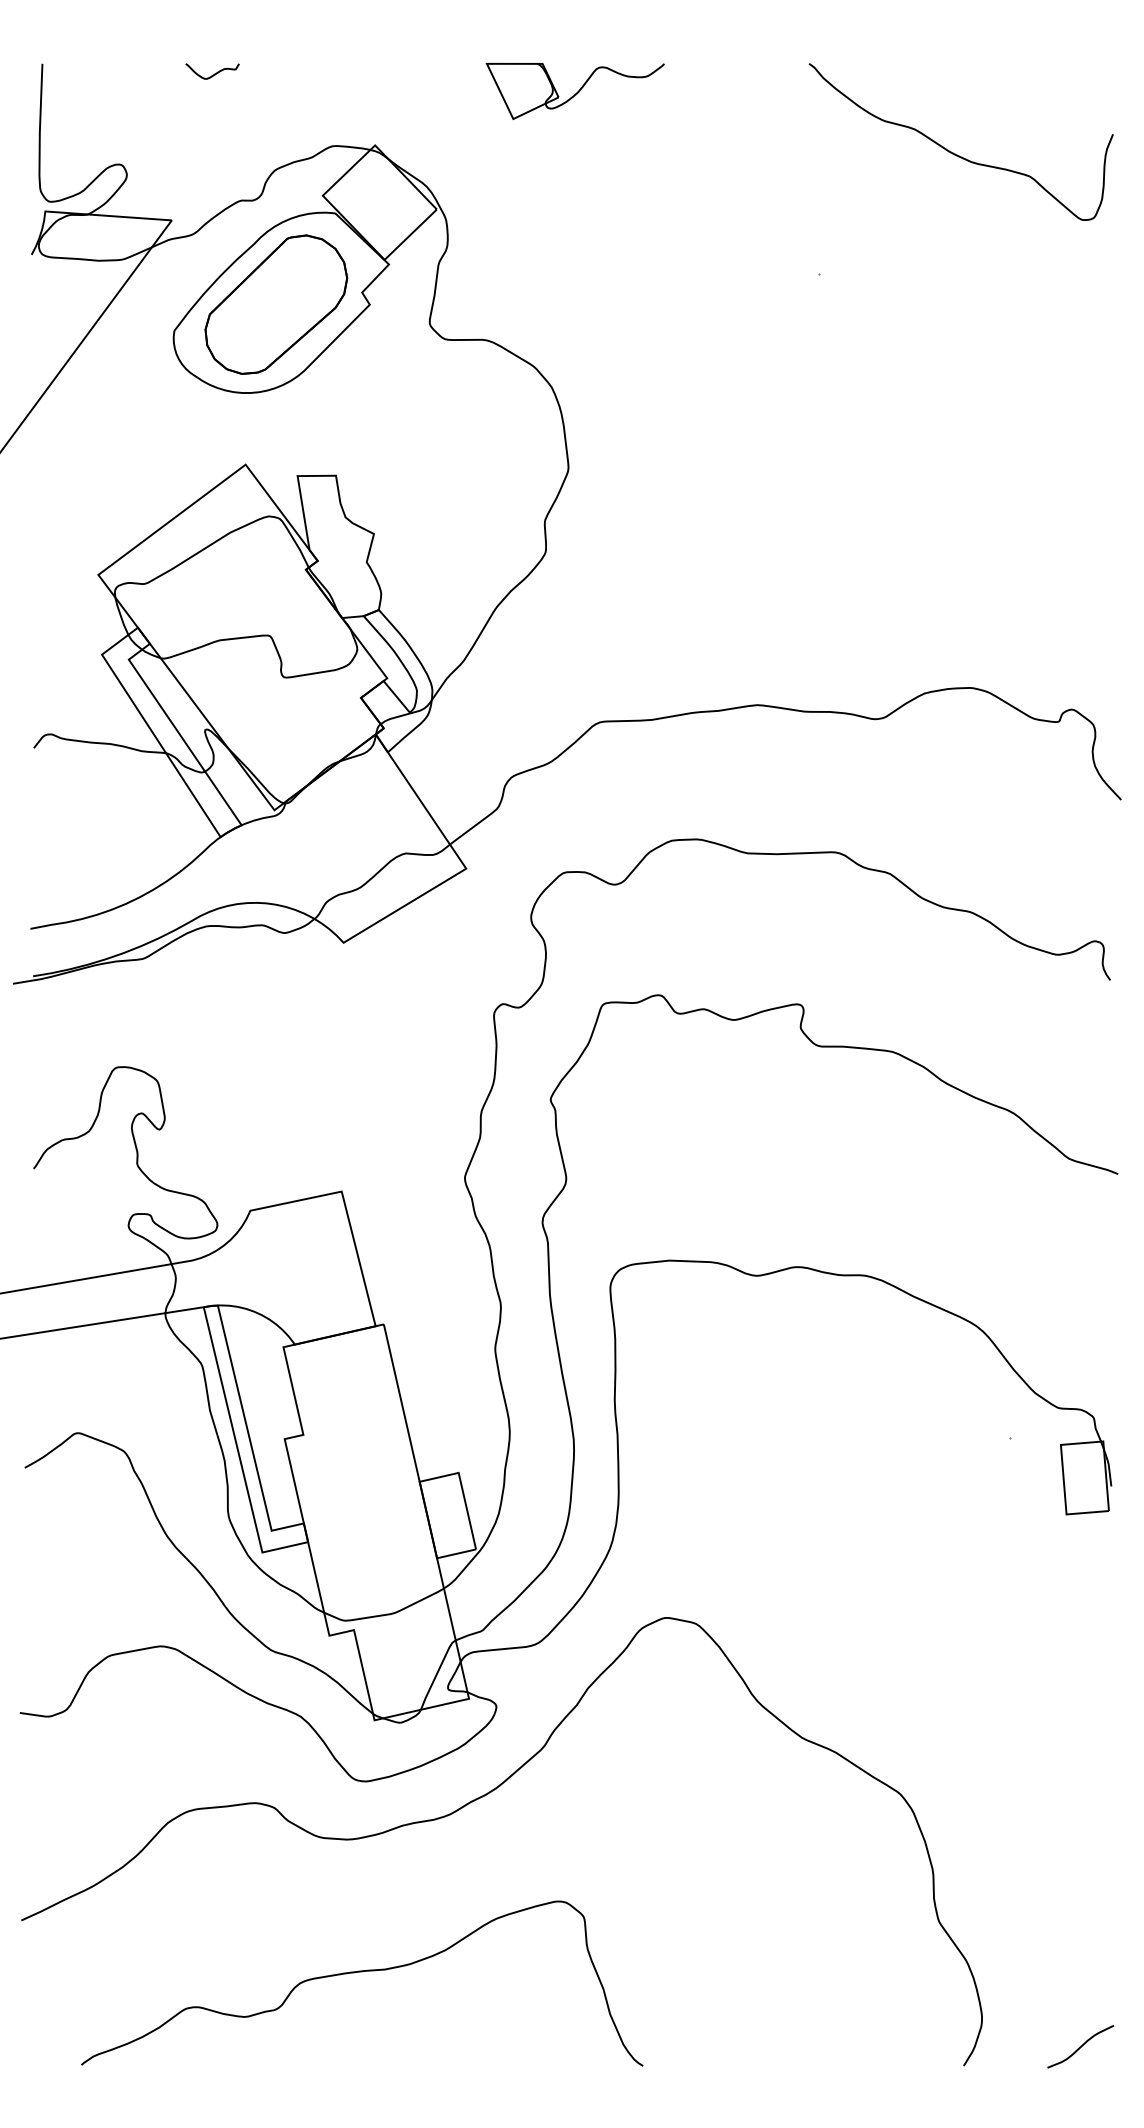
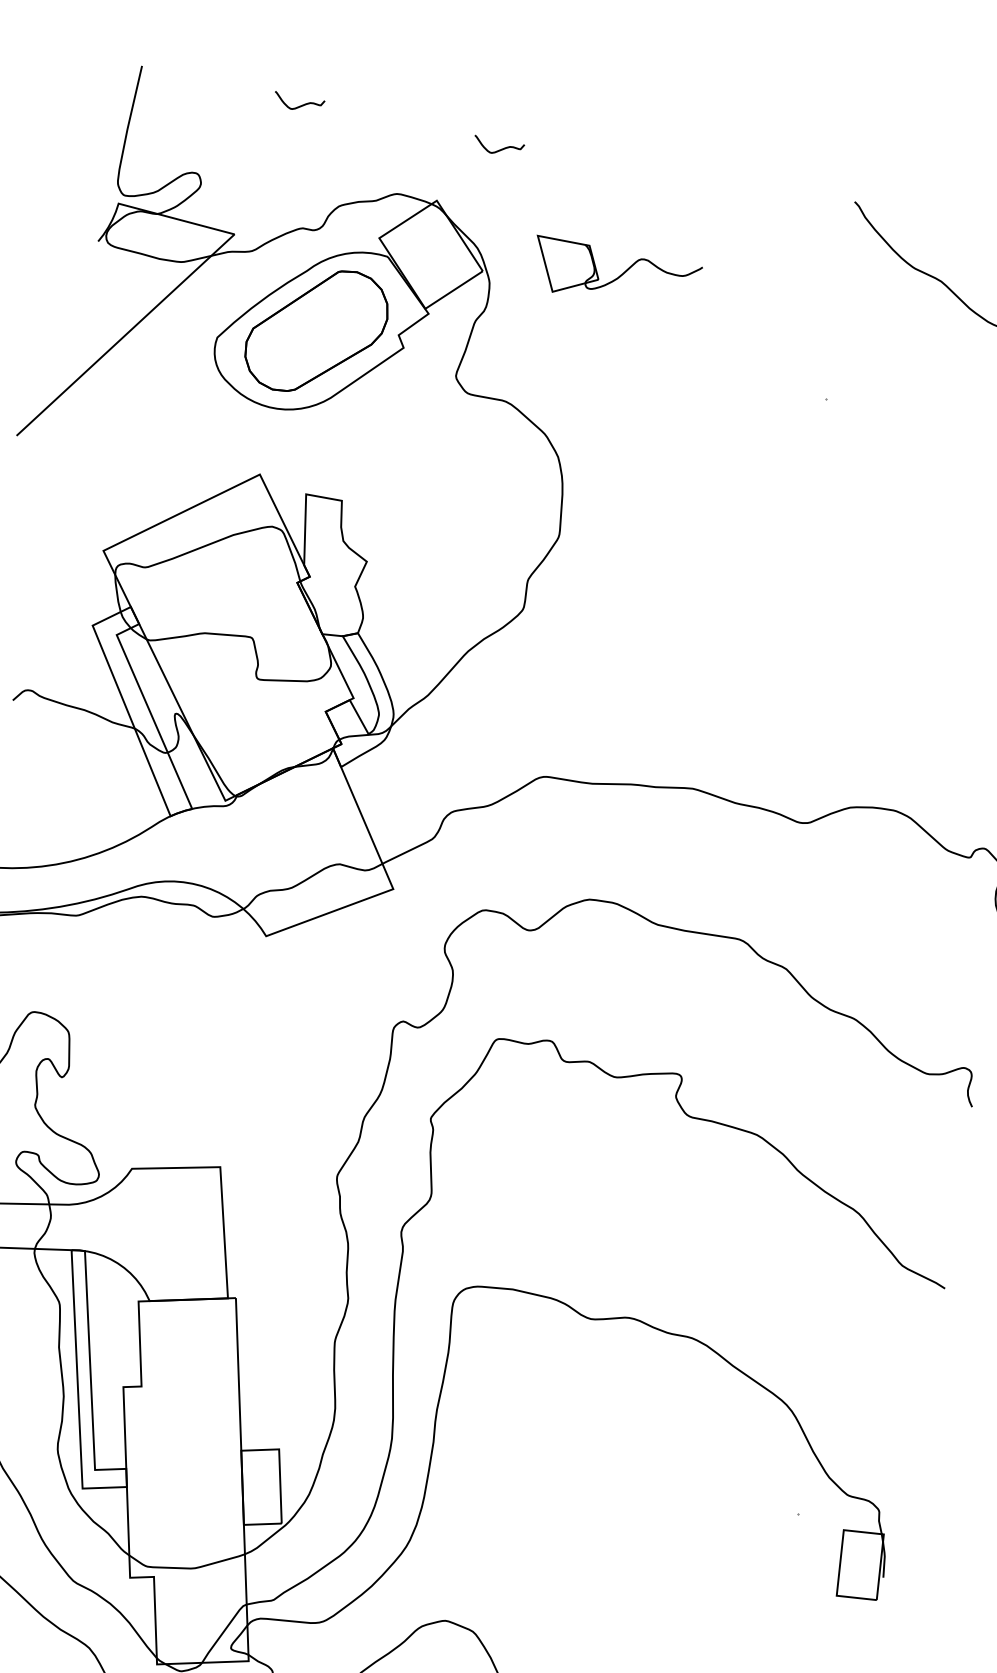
curve: (430, 79) -> (499, 149), added
part: (574, 91) -> (614, 277), moved

